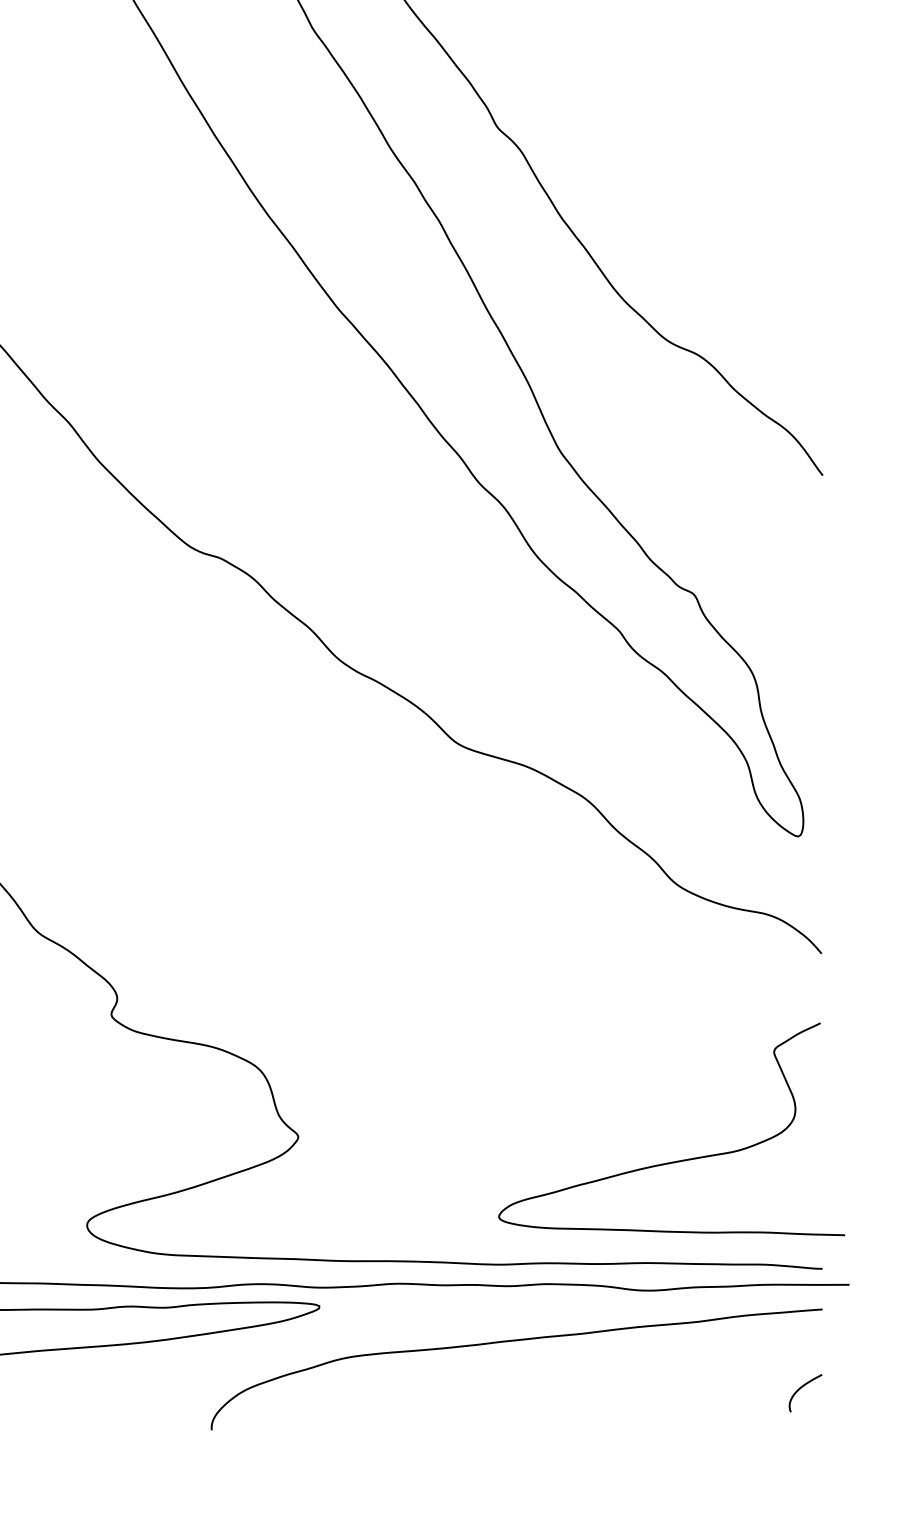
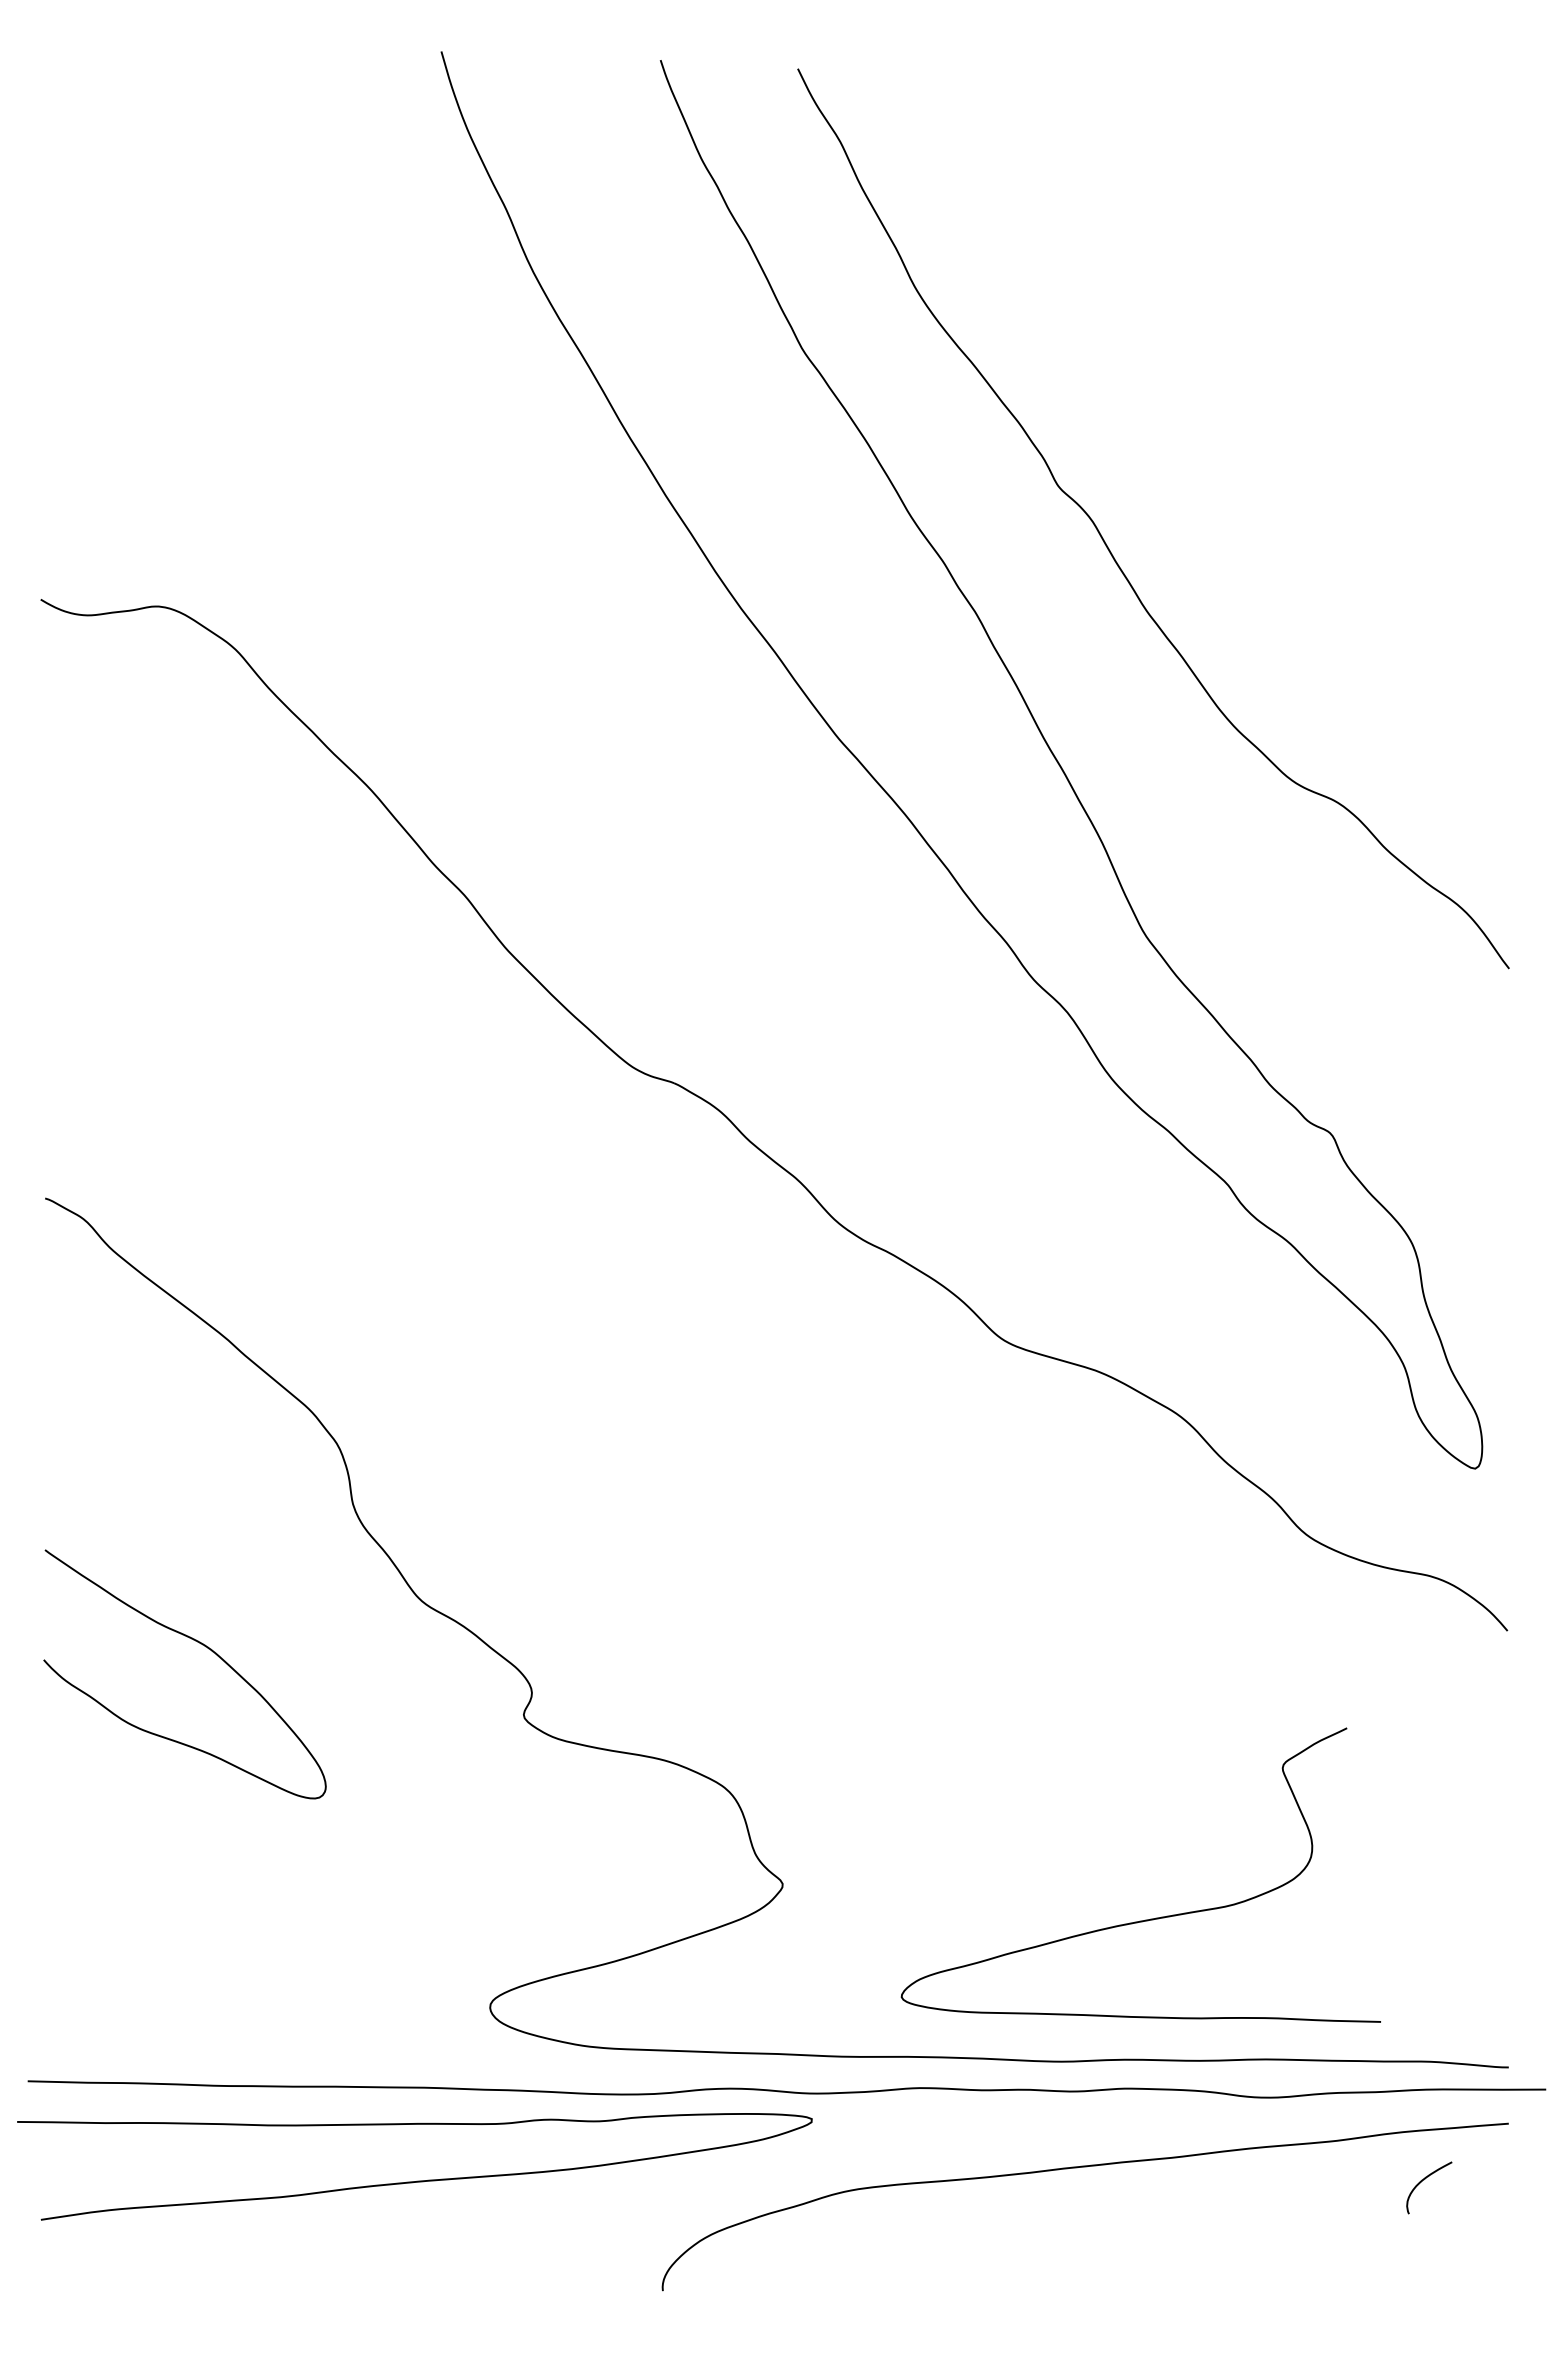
curve: (678, 1160) -> (1150, 1918), moved
curve: (802, 1387) -> (1425, 2179), moved

